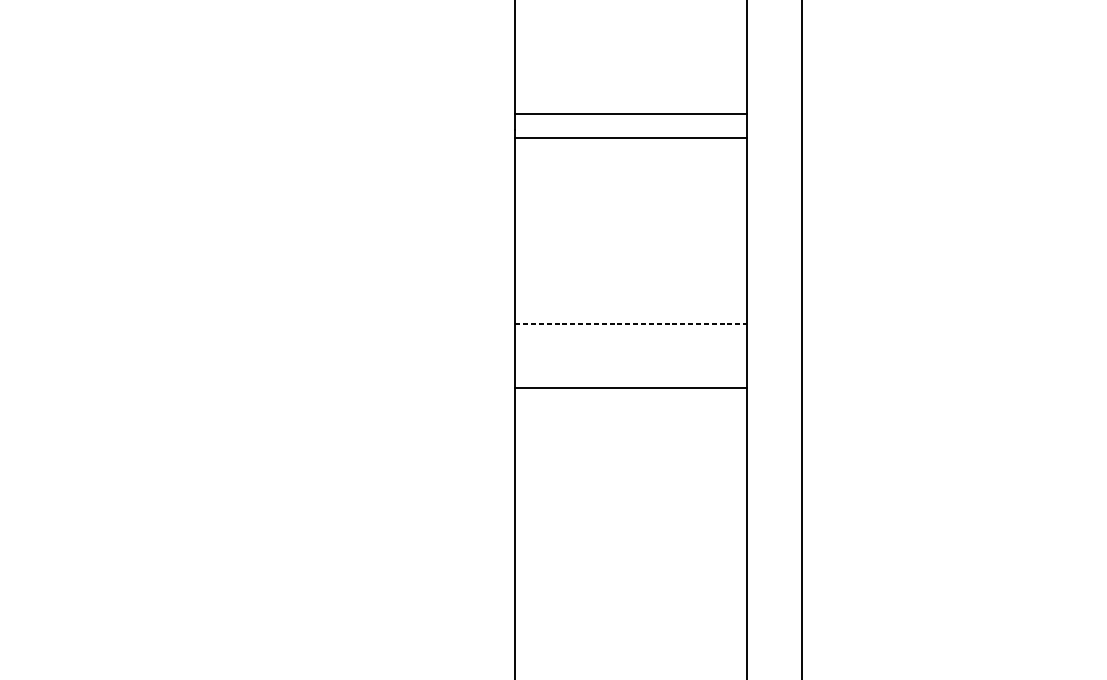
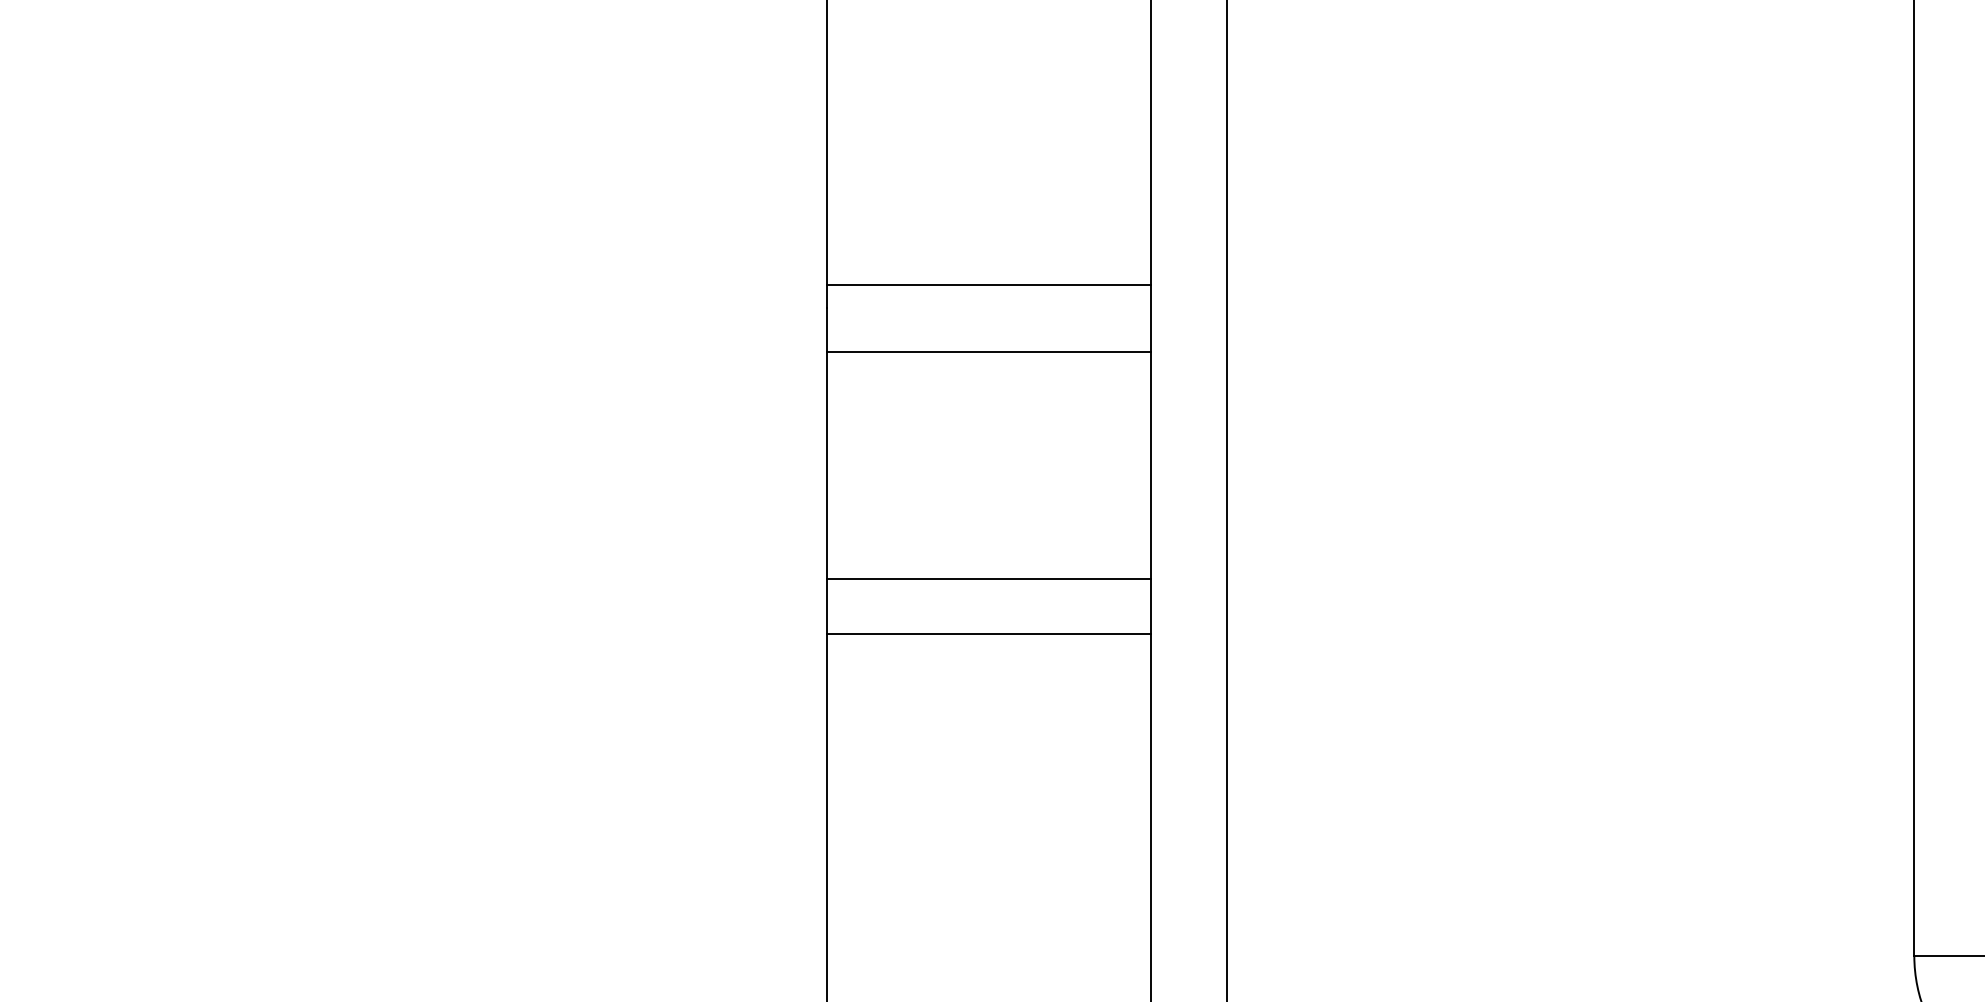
line: (630, 138) -> (988, 352), moved
line: (631, 323) -> (989, 578), dashed -> solid
line: (630, 388) -> (988, 633), moved

